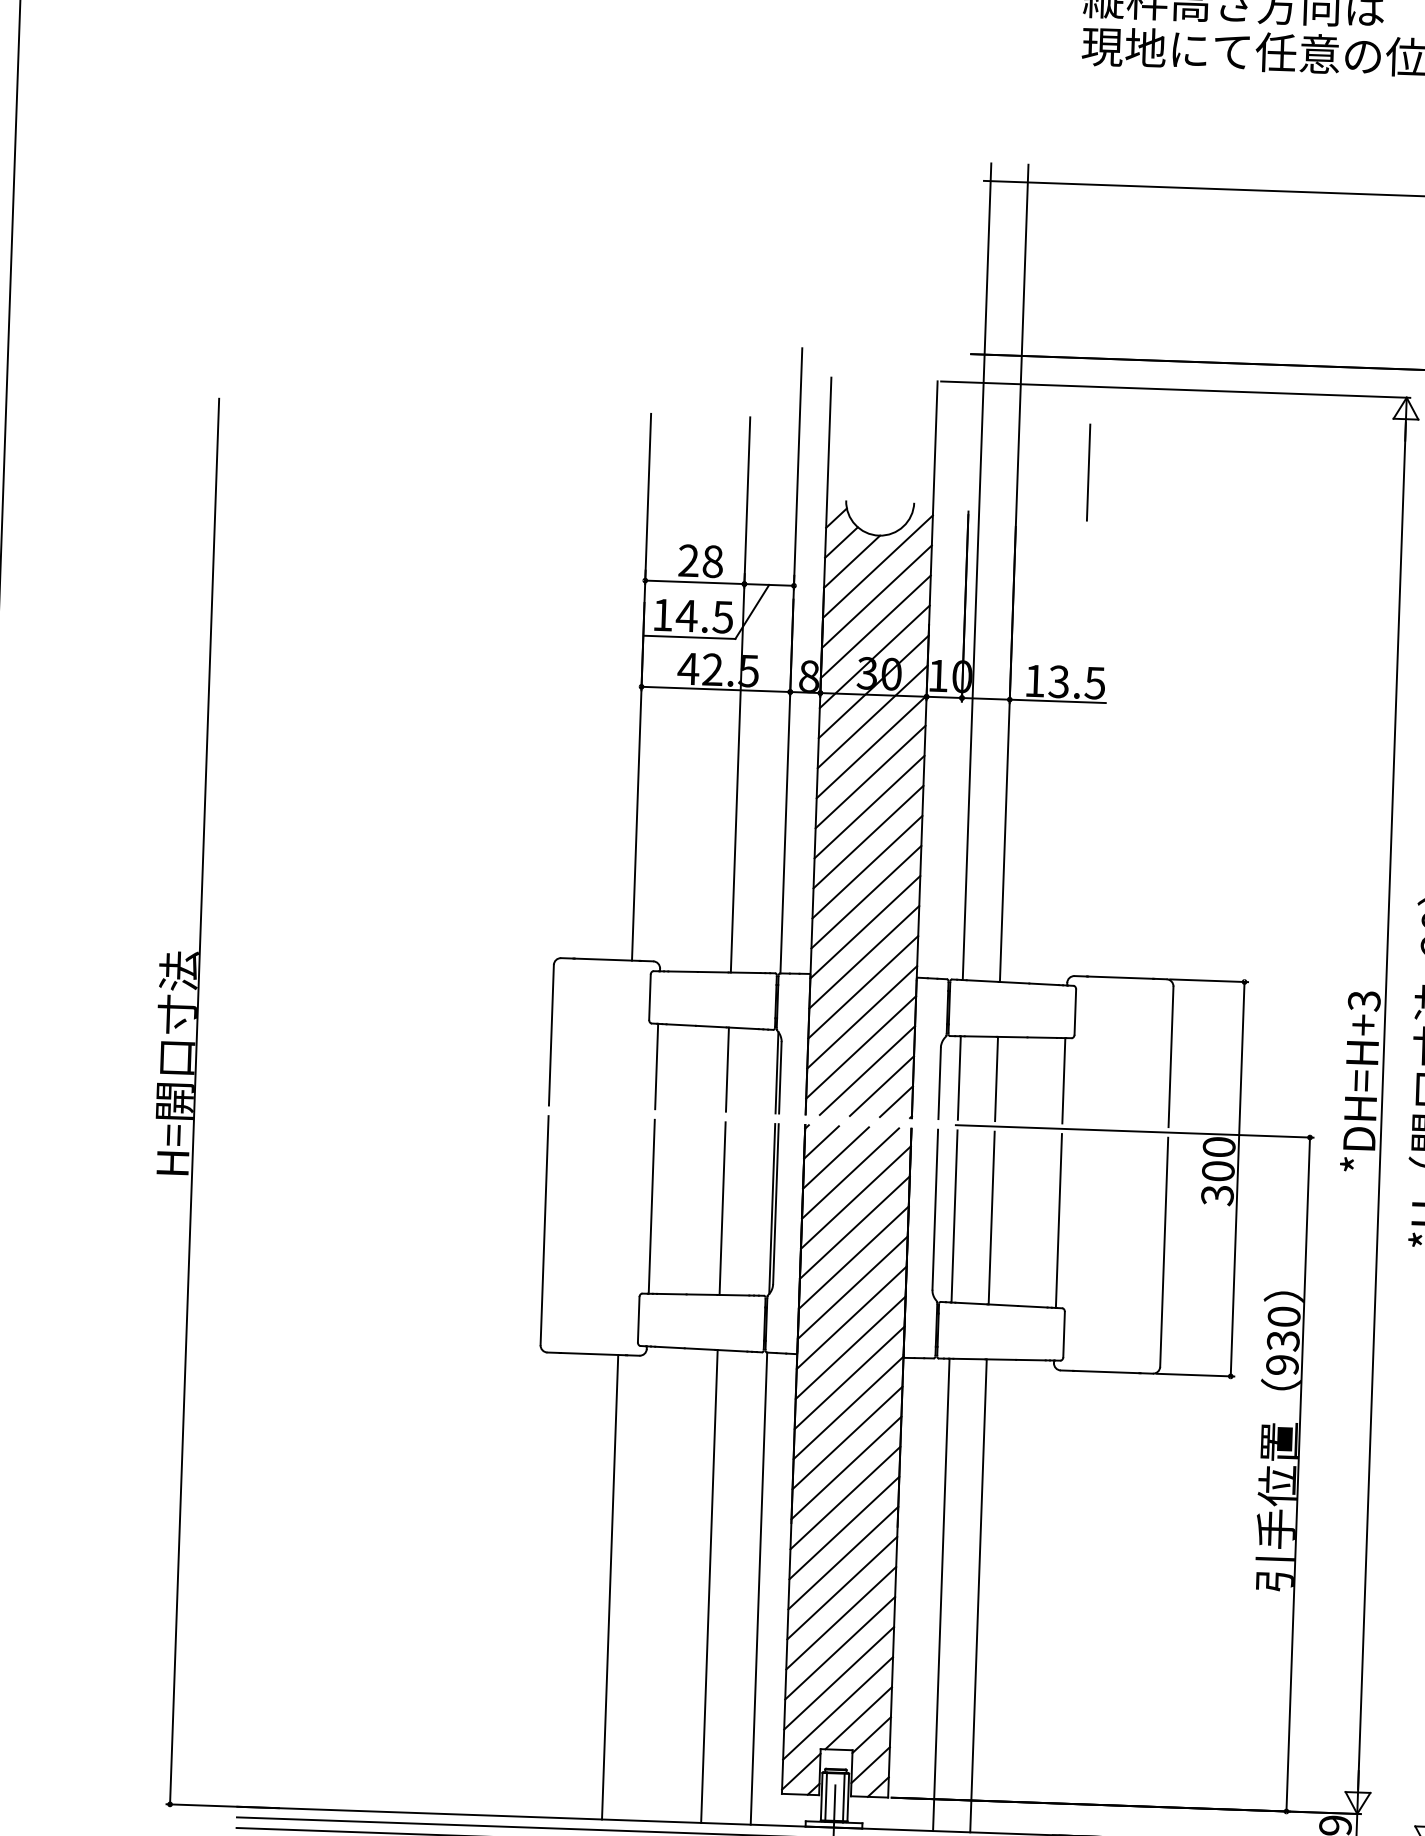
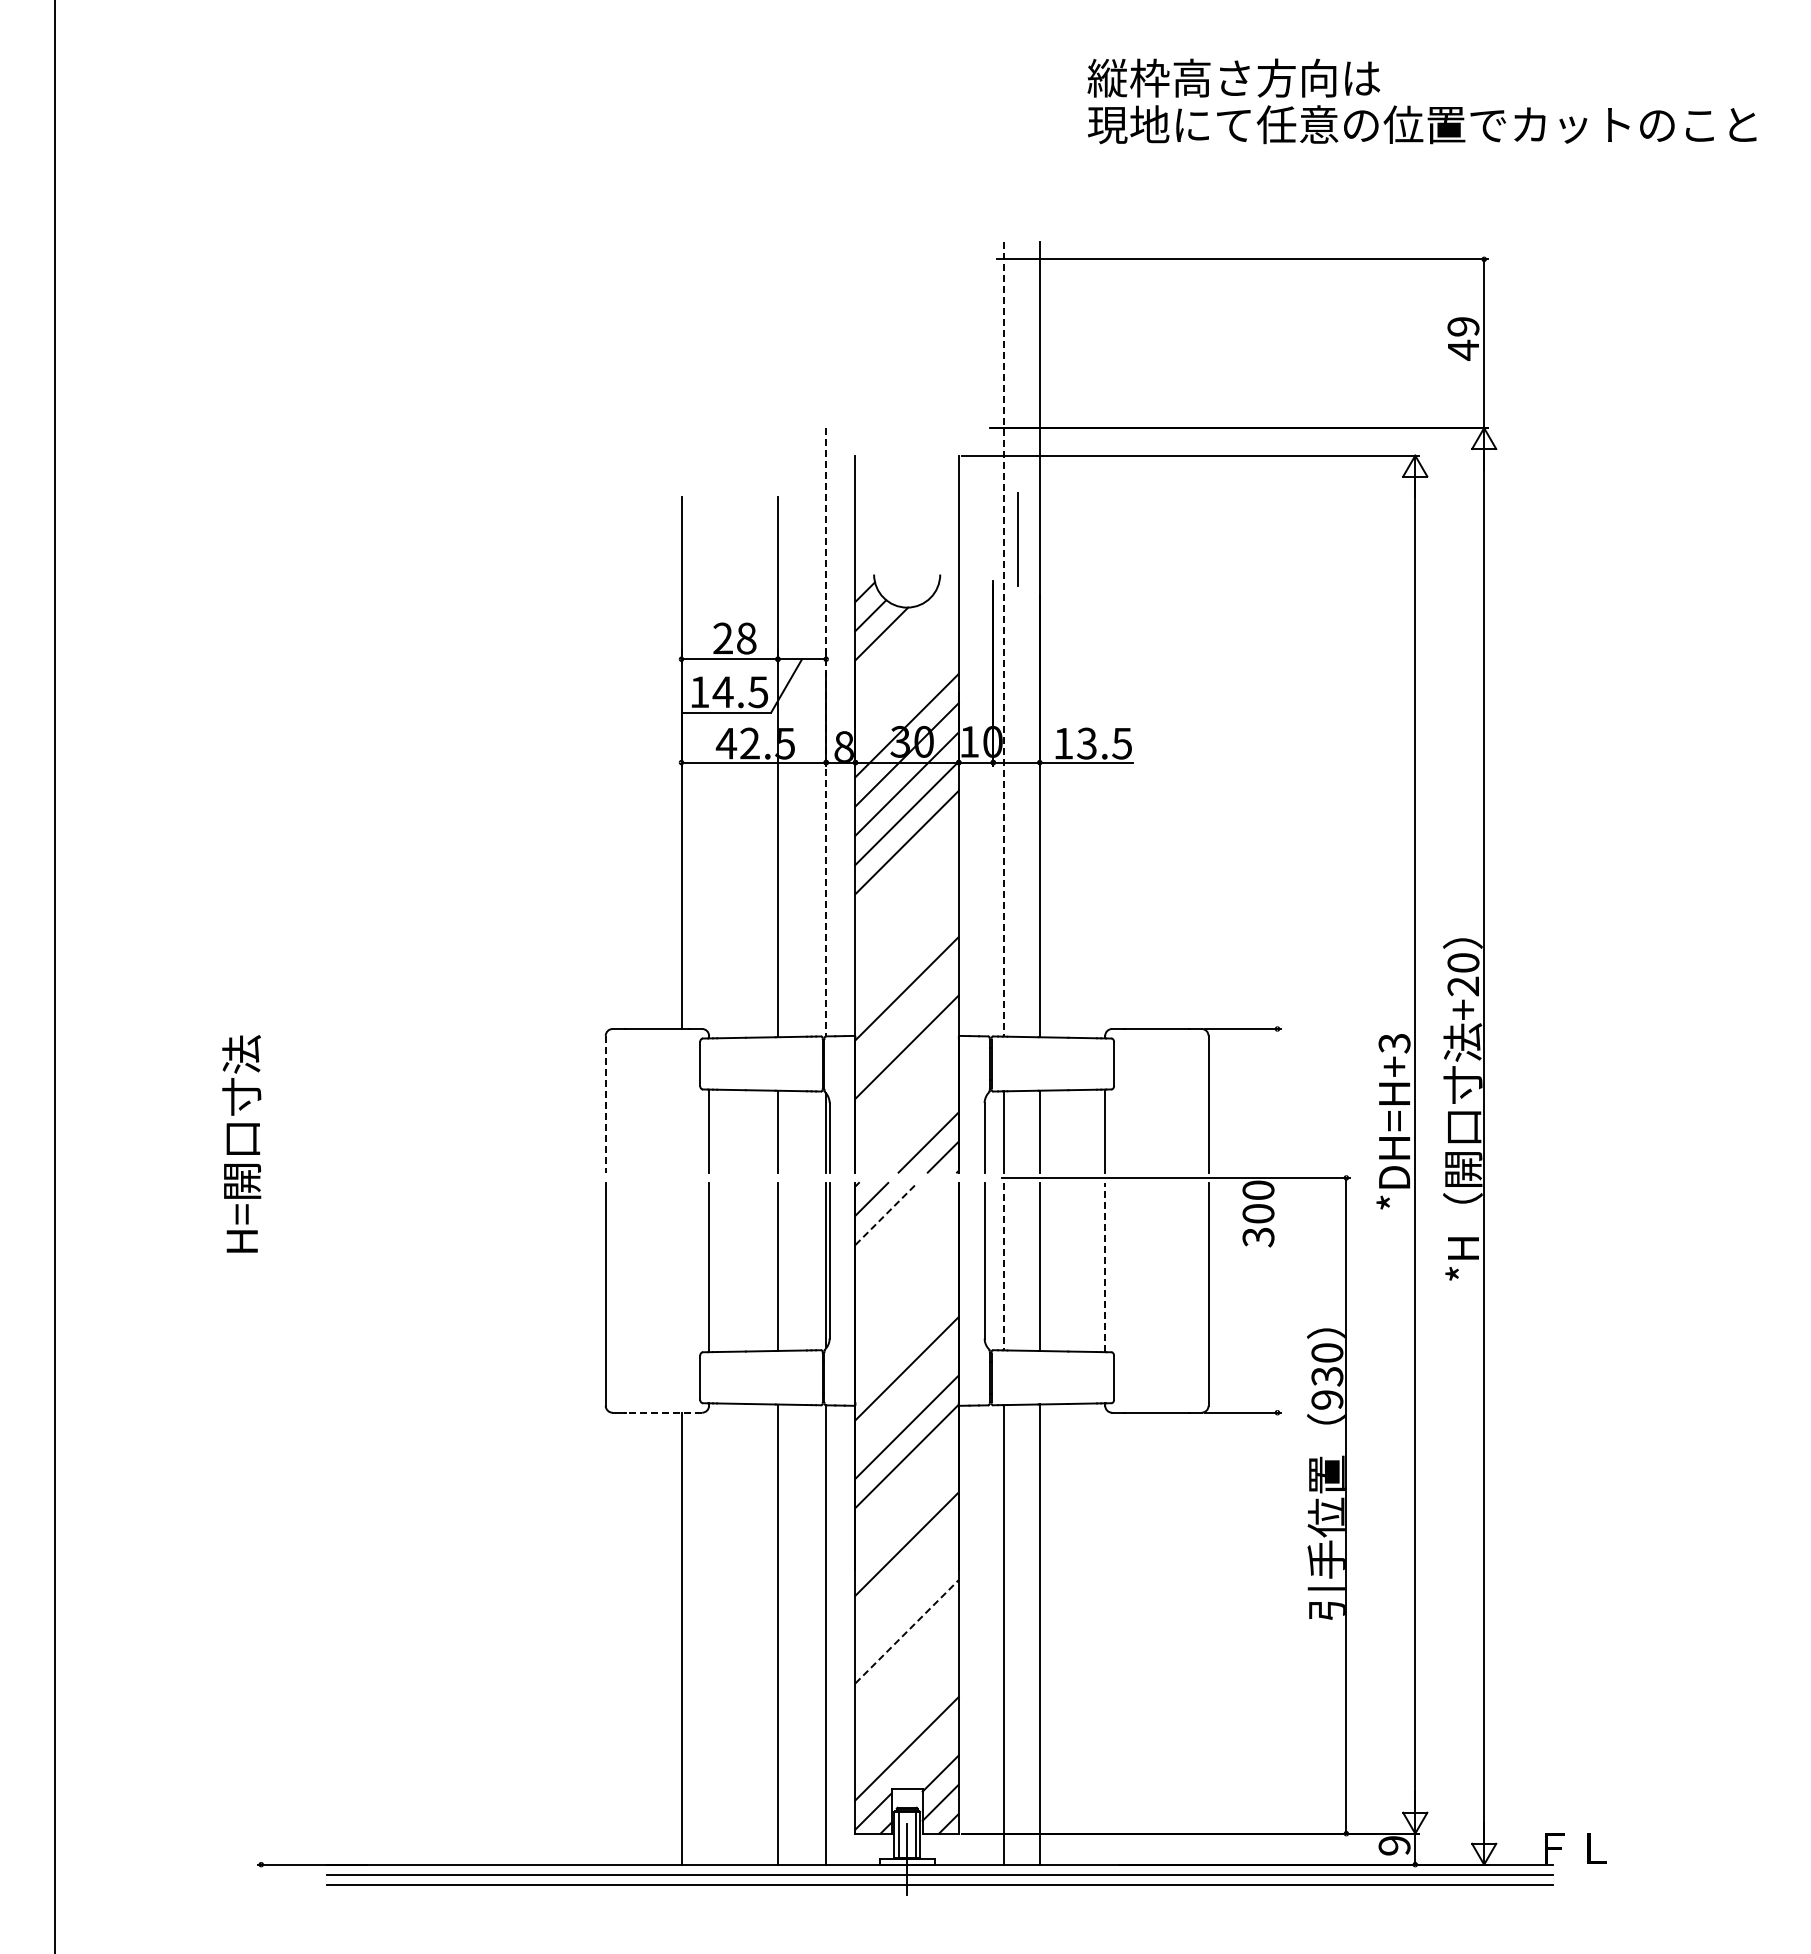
line: (1088, 472) -> (1017, 539), moved
line: (877, 566) -> (906, 637), removed
line: (976, 571) -> (1003, 639), solid -> dashed
line: (876, 596) -> (906, 666), removed
line: (875, 626) -> (906, 696), removed
line: (791, 661) -> (826, 732), solid -> dashed
line: (868, 806) -> (906, 871), removed
line: (867, 836) -> (906, 900), removed
line: (866, 866) -> (906, 929), removed
line: (865, 897) -> (906, 959), removed
line: (863, 956) -> (906, 1017), removed
line: (861, 1017) -> (906, 1076), removed
line: (551, 1035) -> (605, 1104), solid -> dashed
line: (860, 1047) -> (906, 1105), removed
line: (866, 1070) -> (913, 1127), removed
line: (194, 1101) -> (261, 1180), removed
line: (836, 1157) -> (886, 1213), solid -> dashed
line: (849, 1173) -> (900, 1228), removed
line: (1237, 1178) -> (1277, 1220), removed
line: (855, 1197) -> (906, 1251), removed
line: (954, 1216) -> (1003, 1266), solid -> dashed
line: (1059, 1220) -> (1105, 1267), solid -> dashed
line: (854, 1227) -> (906, 1280), removed
line: (853, 1256) -> (906, 1309), removed
line: (852, 1287) -> (906, 1339), removed
line: (850, 1347) -> (906, 1397), removed
line: (599, 1354) -> (663, 1412), solid -> dashed
line: (846, 1437) -> (906, 1485), removed
line: (845, 1467) -> (906, 1514), removed
line: (843, 1527) -> (906, 1572), removed
line: (842, 1558) -> (906, 1602), removed
line: (842, 1587) -> (907, 1631), solid -> dashed
line: (840, 1617) -> (906, 1660), removed
line: (839, 1647) -> (906, 1689), removed
line: (838, 1678) -> (906, 1719), removed
line: (858, 1718) -> (927, 1757), removed

